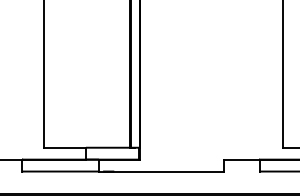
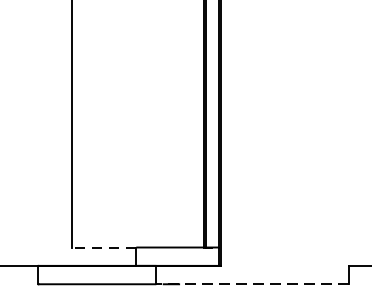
line: (65, 147) -> (104, 247), solid -> dashed
line: (160, 171) -> (251, 284), solid -> dashed

